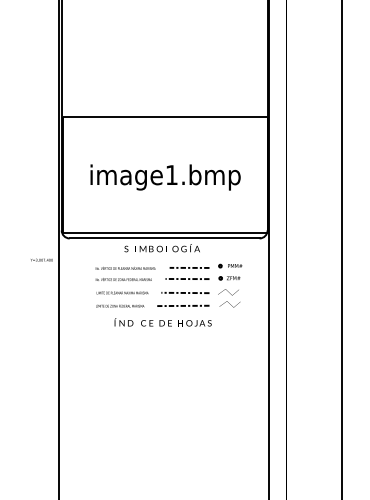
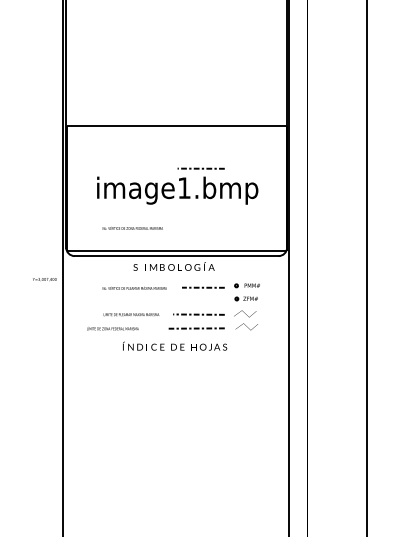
line: (188, 278) -> (202, 168), moved
text: (123, 279) -> (132, 228), moved
text: (120, 305) -> (113, 328), moved

